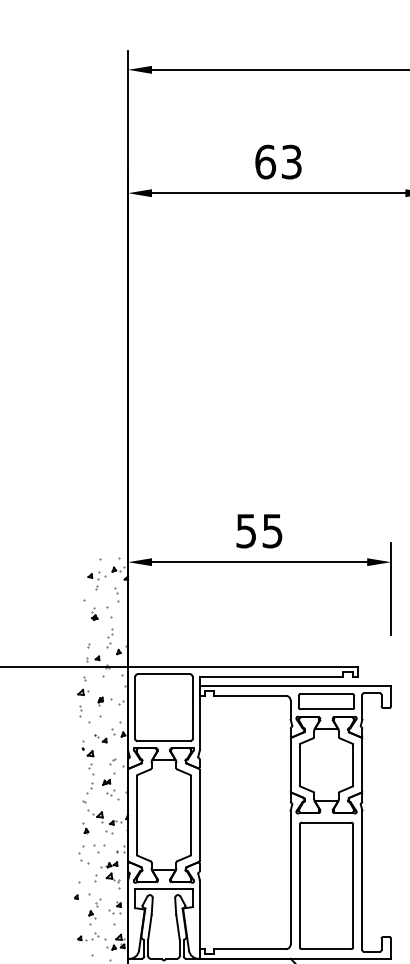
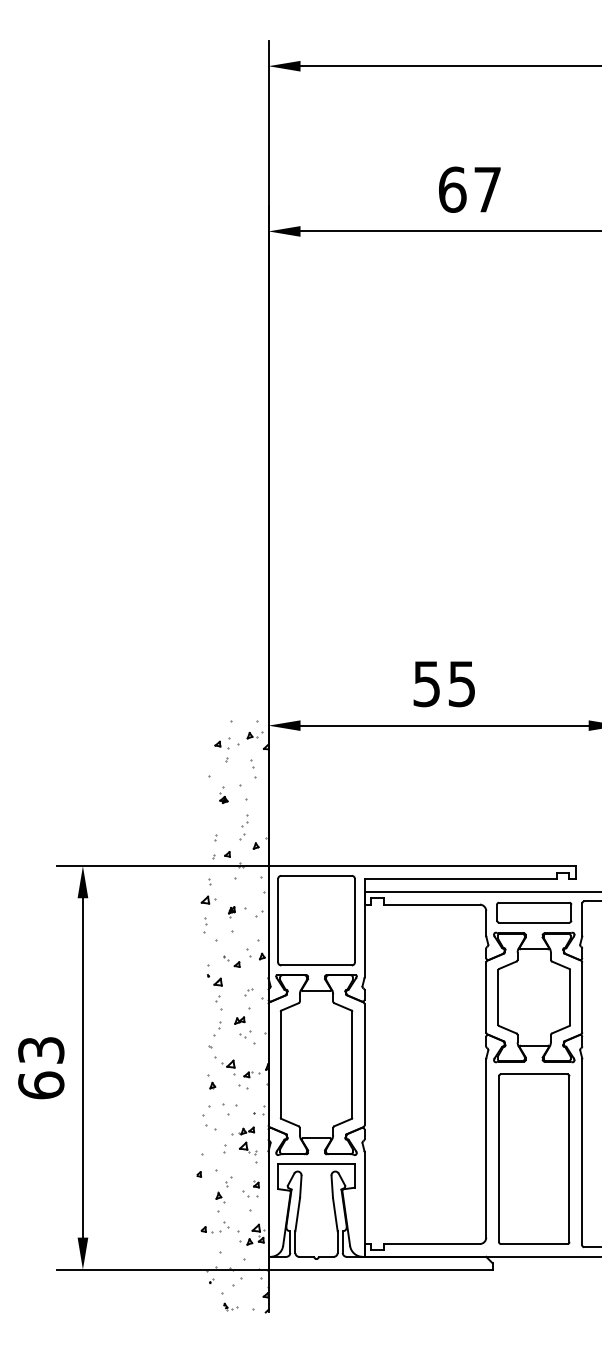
text: (291, 161) -> (487, 189), 63 -> 67

